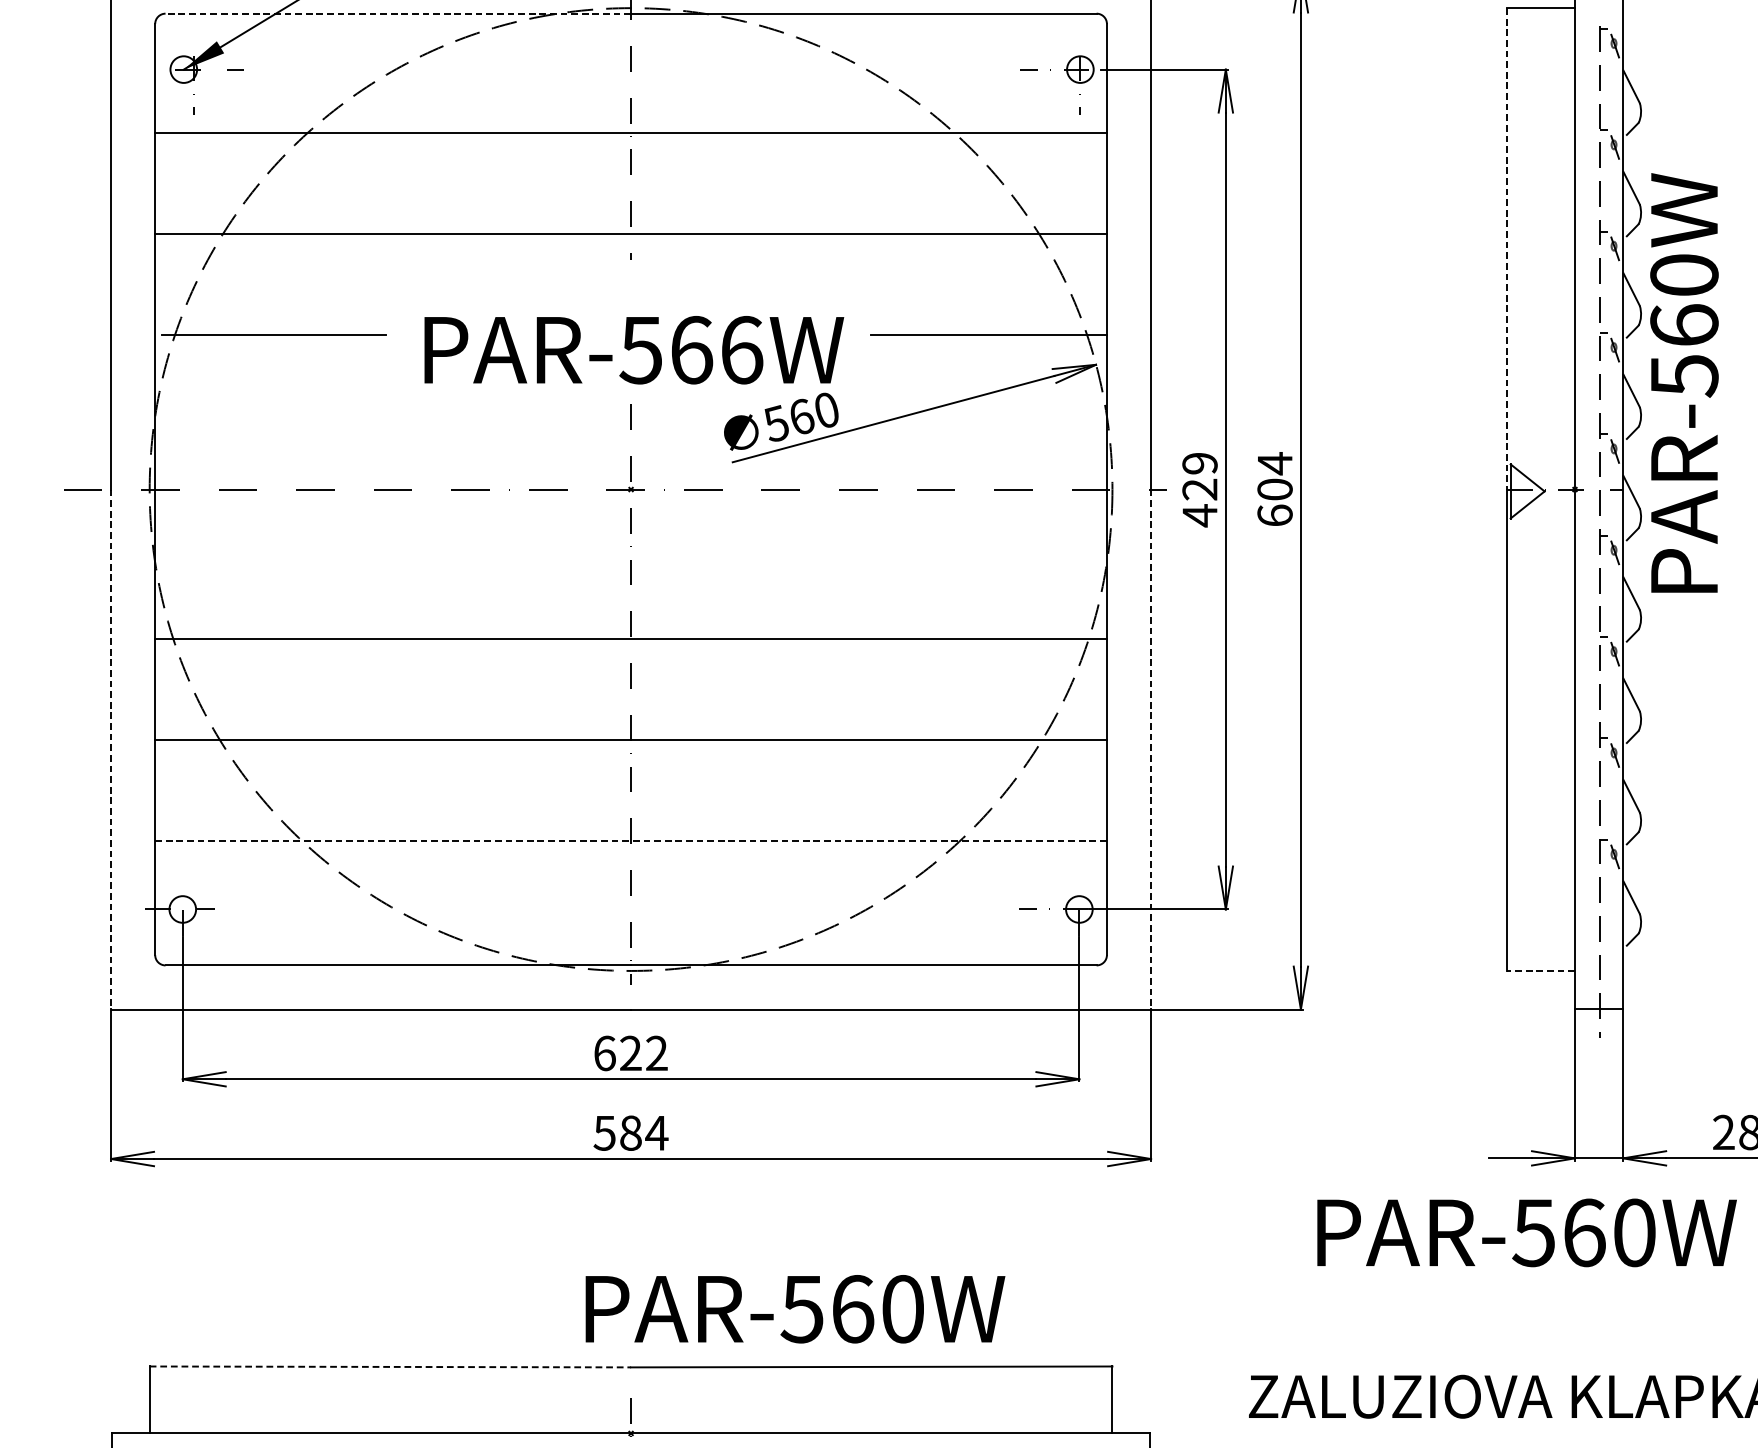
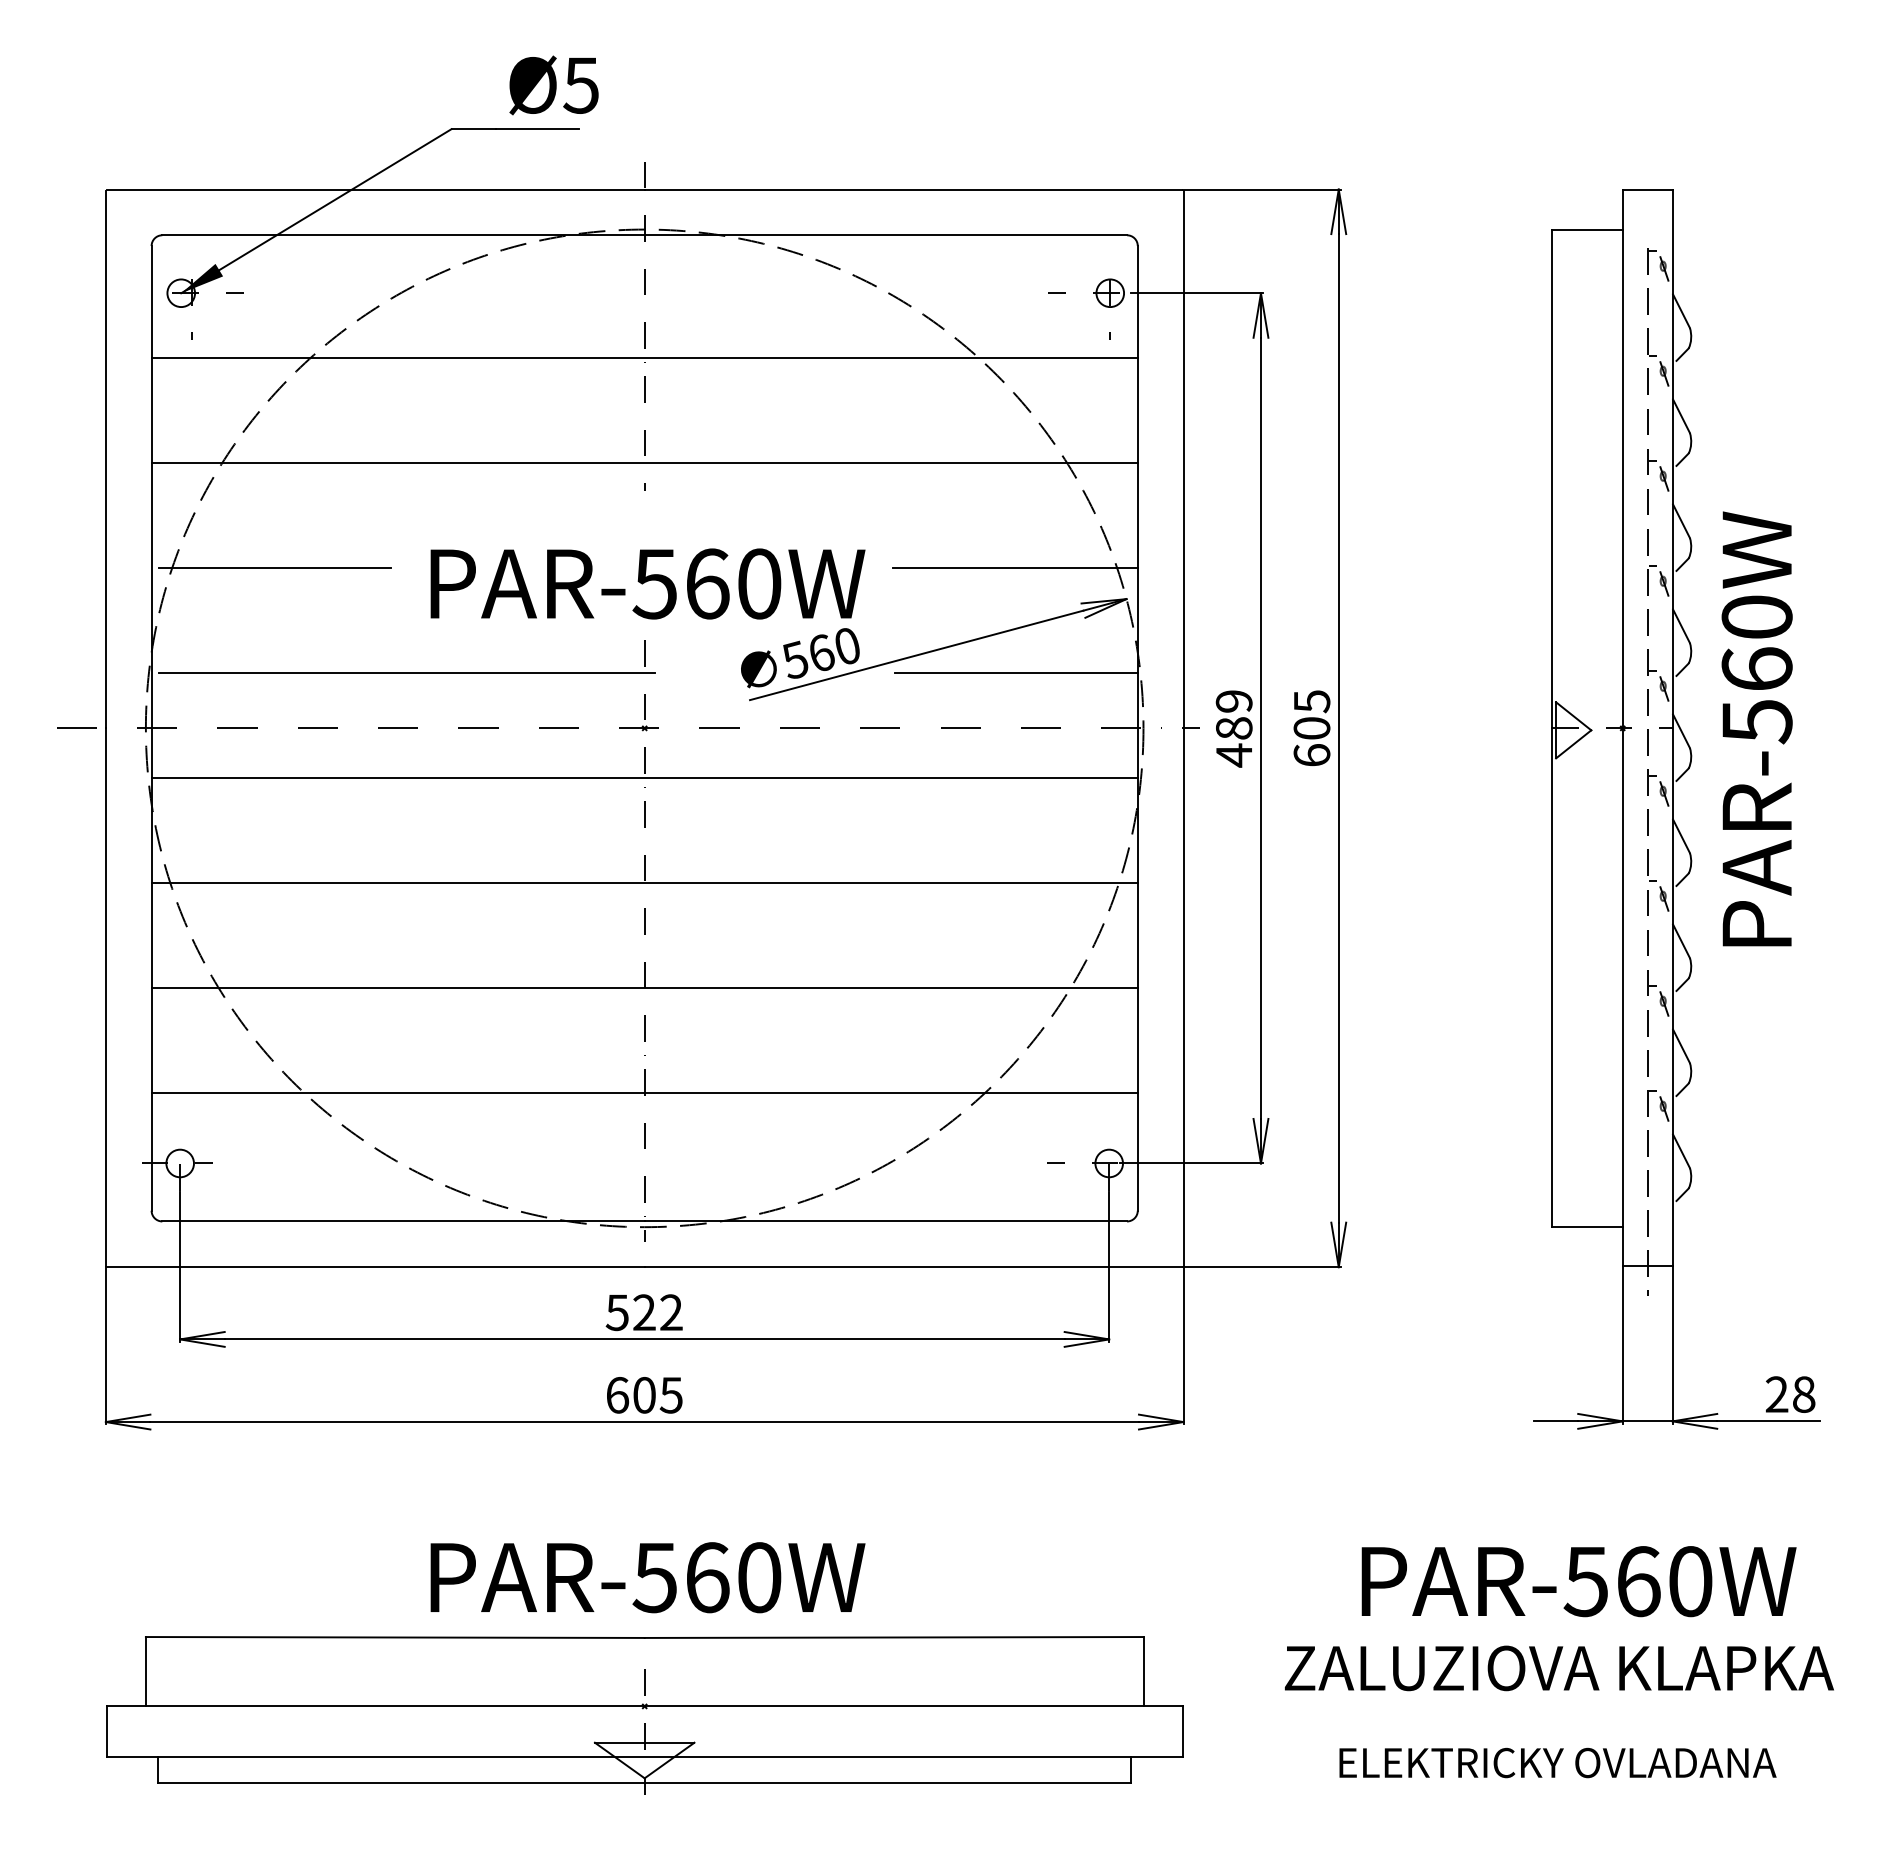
line: (398, 13) -> (403, 235), dashed -> solid
line: (1507, 249) -> (1552, 479), dashed -> solid
text: (741, 349) -> (759, 583), PAR-566W -> PAR-560W
text: (1683, 382) -> (1756, 728), moved
line: (401, 436) -> (406, 673), added
line: (989, 436) -> (1016, 673), added
text: (1275, 463) -> (1312, 701), 604 -> 605
text: (1199, 489) -> (1233, 728), 429 -> 489
line: (630, 537) -> (644, 778), added
line: (110, 749) -> (105, 997), dashed -> solid
line: (1151, 749) -> (1183, 997), dashed -> solid
line: (631, 840) -> (645, 1092), dashed -> solid
line: (1540, 971) -> (1586, 1227), dashed -> solid
text: (604, 1053) -> (617, 1312), 622 -> 522
text: (630, 1133) -> (644, 1395), 584 -> 605
text: (1526, 1232) -> (1578, 1581), moved
text: (794, 1309) -> (647, 1577), moved
line: (390, 1366) -> (395, 1637), dashed -> solid

